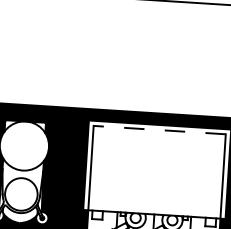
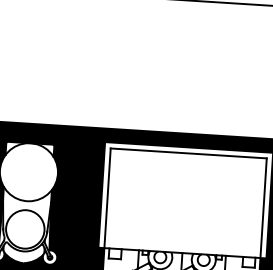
line: (159, 130) -> (188, 153), dashed -> solid

